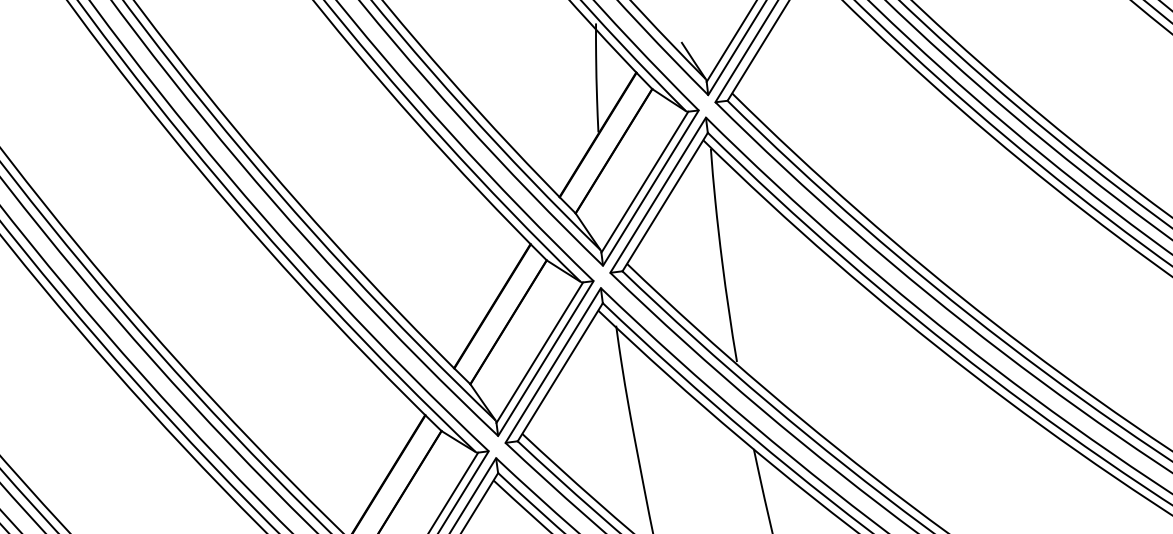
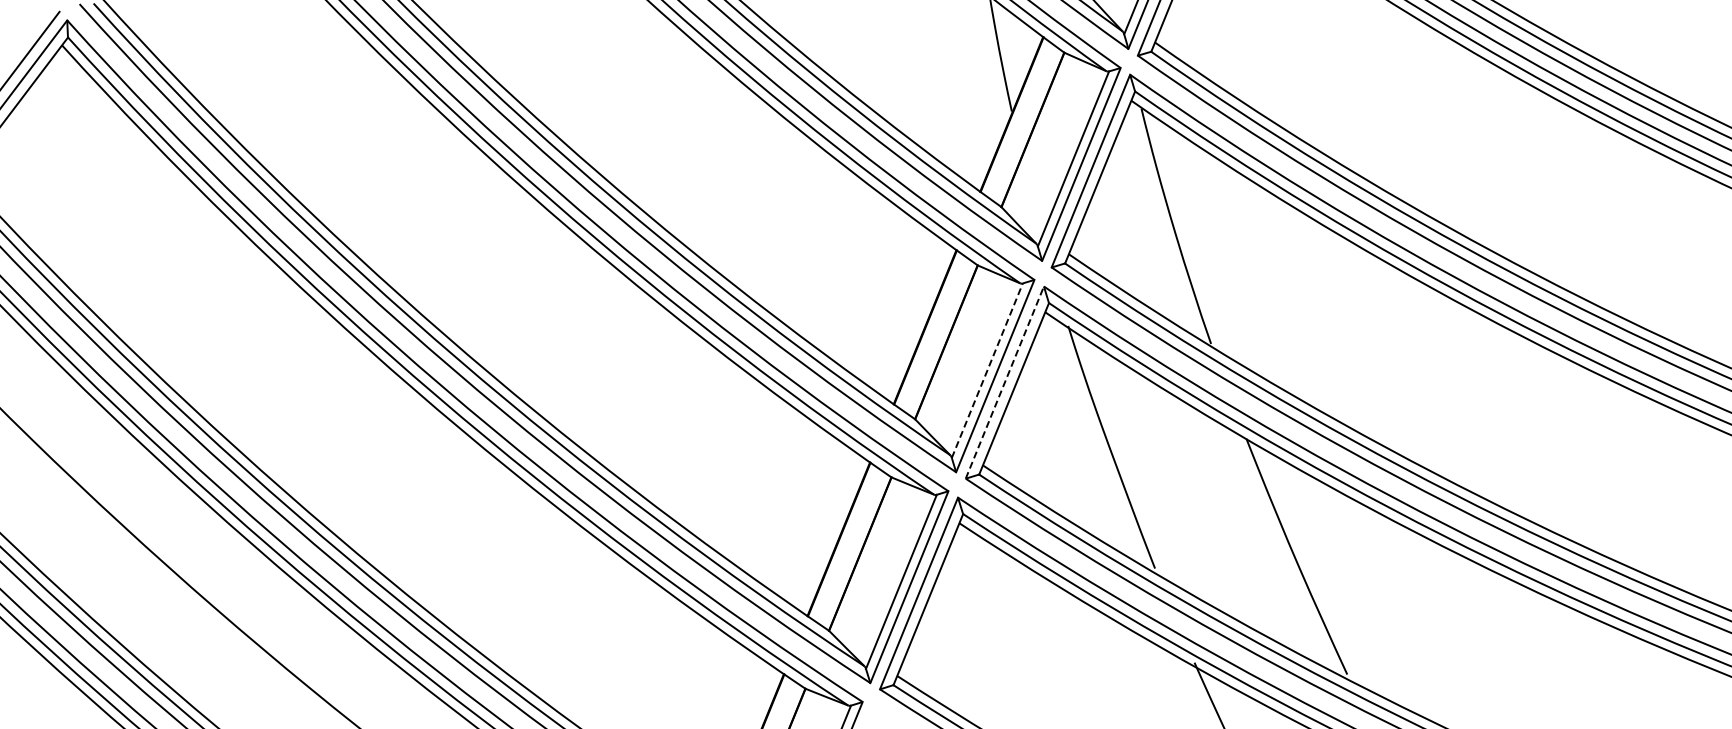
line: (539, 352) -> (987, 370), solid -> dashed
line: (552, 365) -> (1004, 382), solid -> dashed

